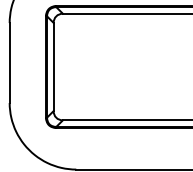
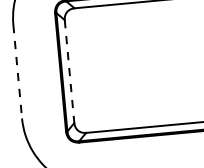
line: (9, 63) -> (17, 72), solid -> dashed
line: (53, 67) -> (69, 72), solid -> dashed

